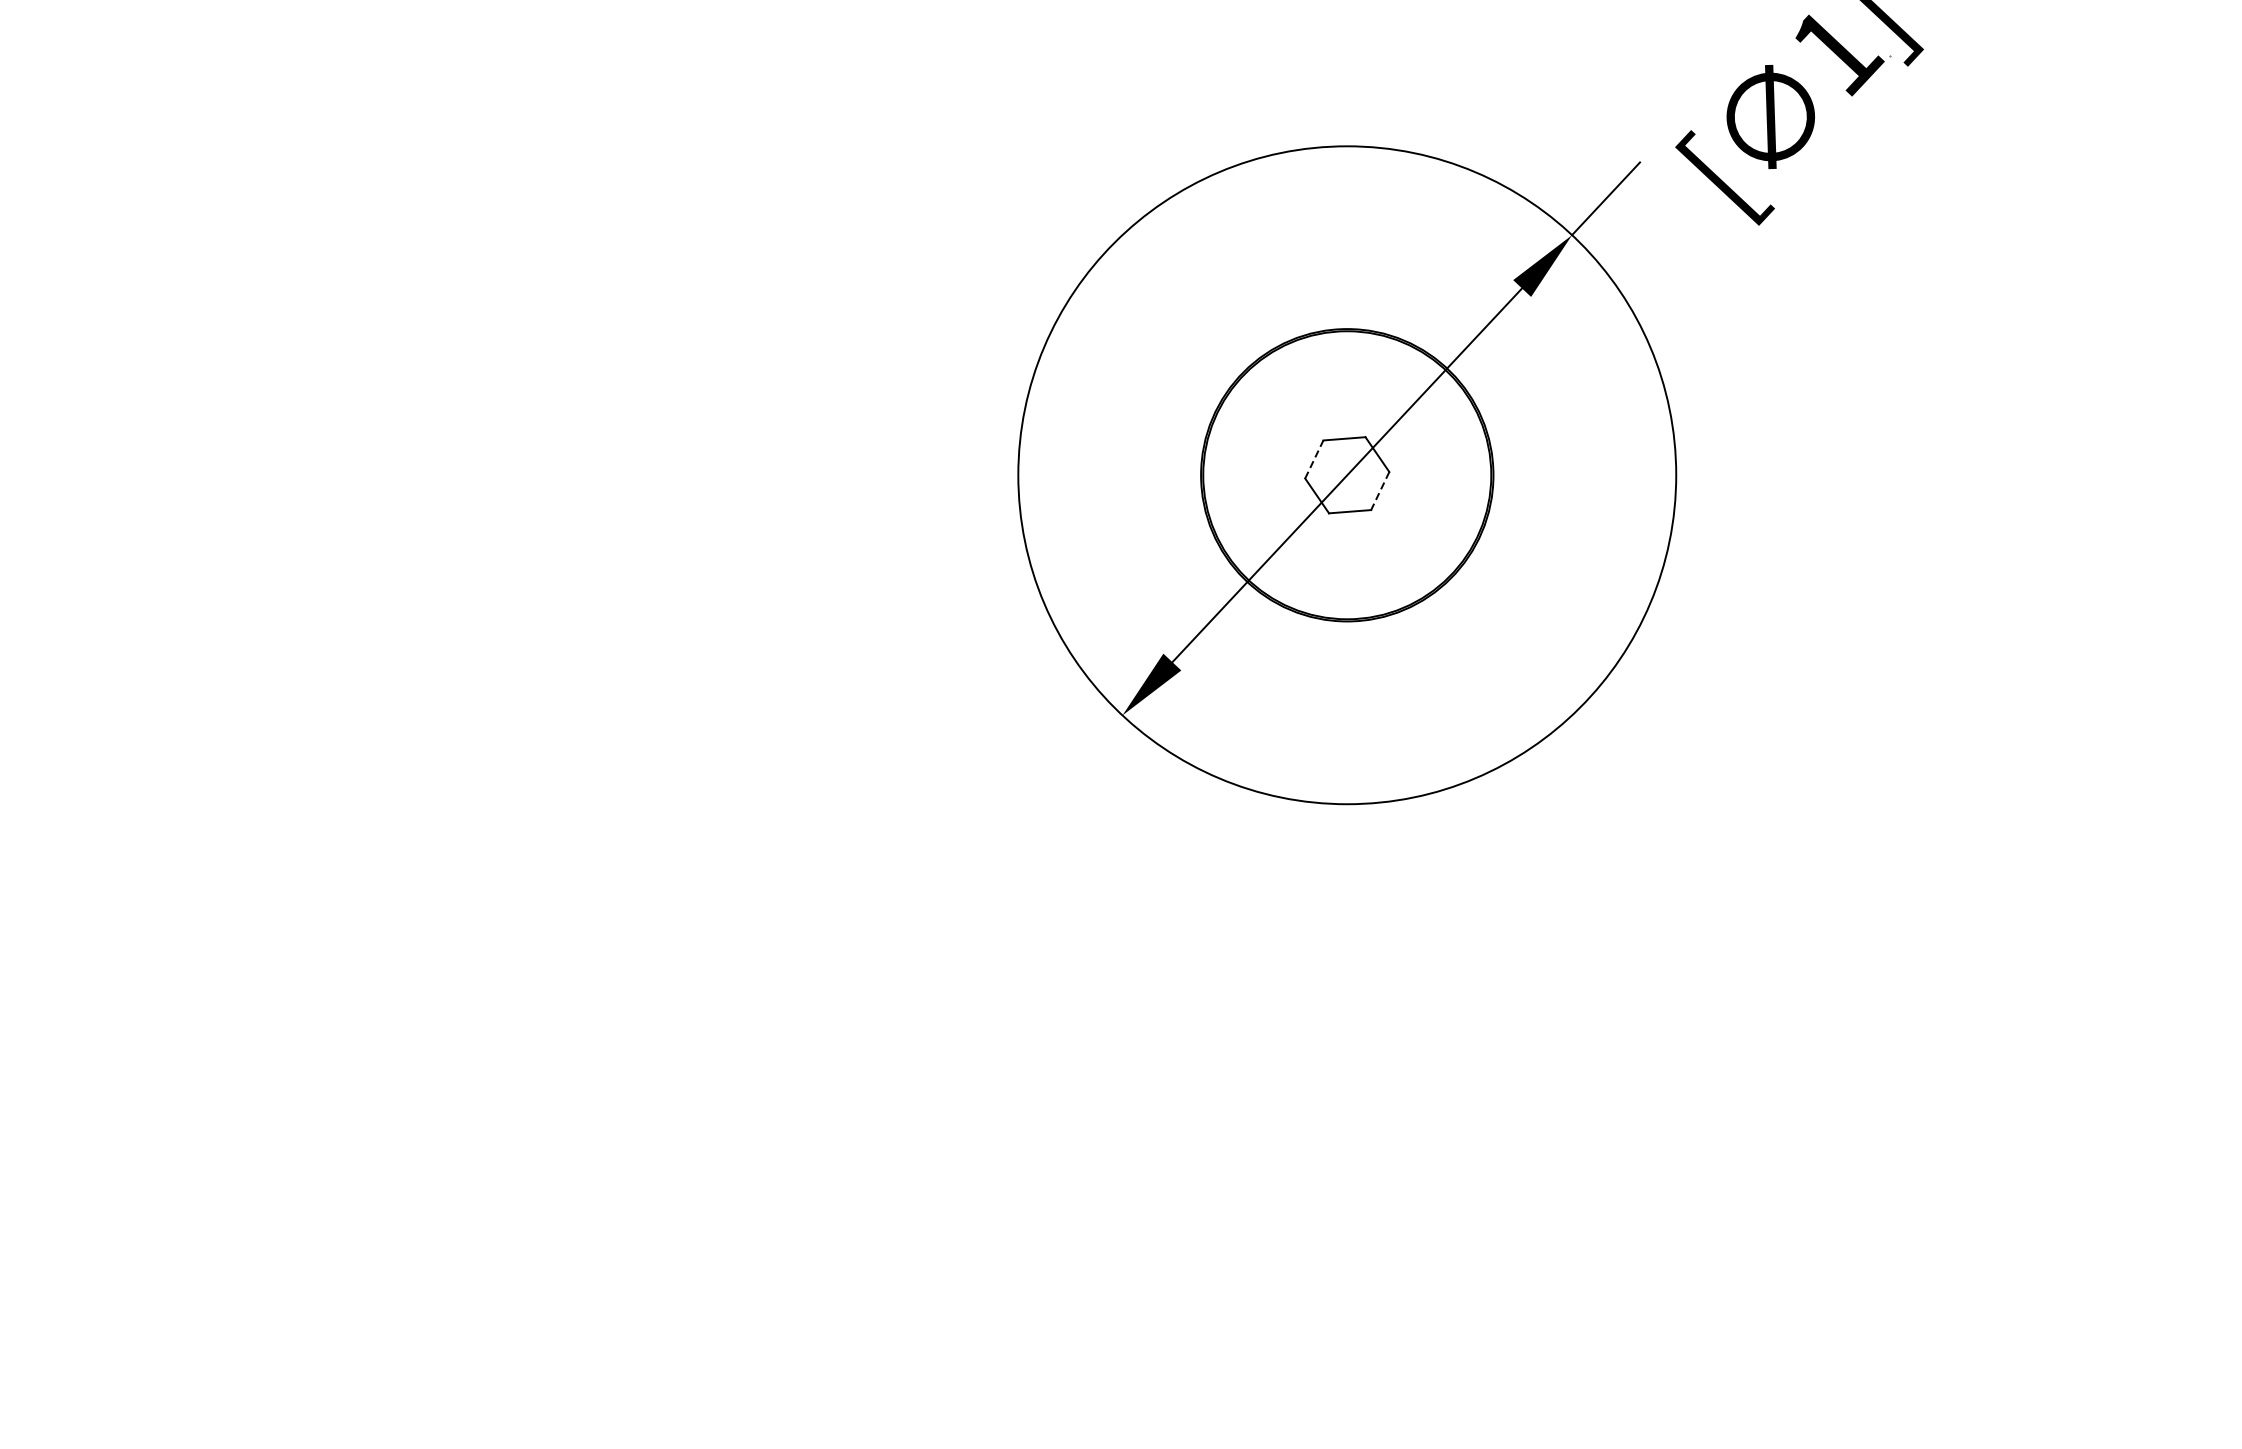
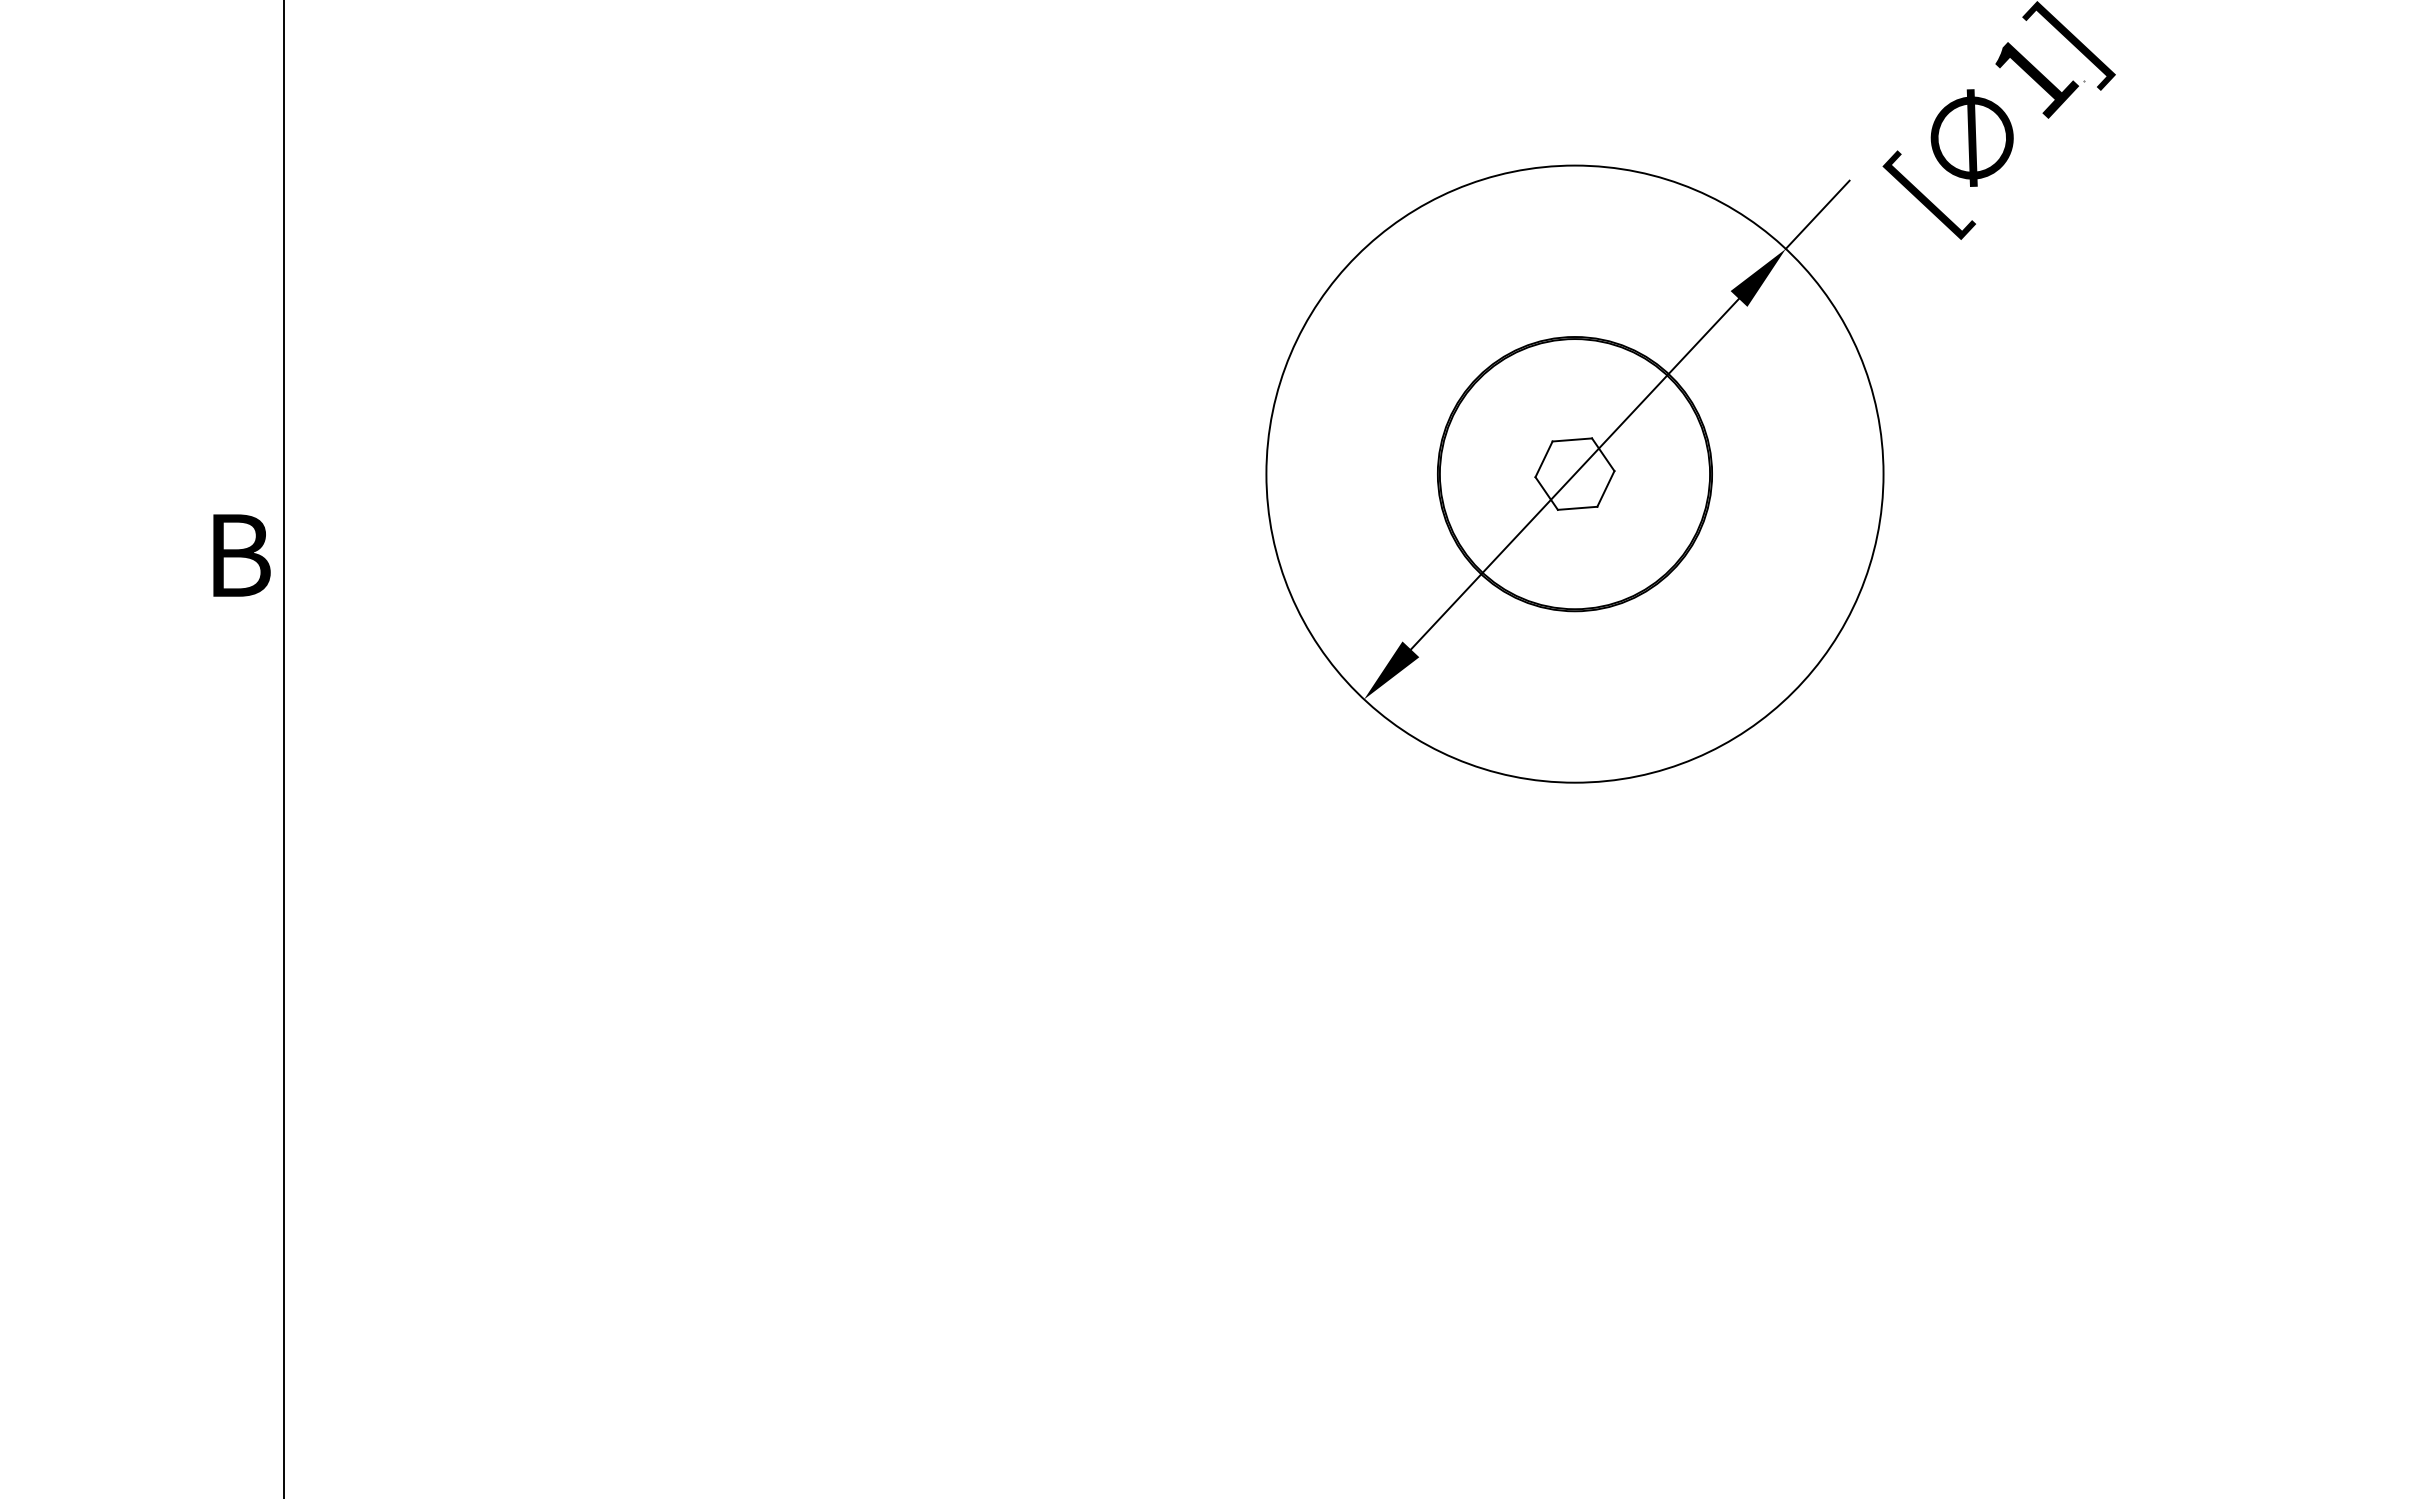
line: (1314, 459) -> (1544, 459), dashed -> solid
line: (1379, 490) -> (1605, 488), dashed -> solid

